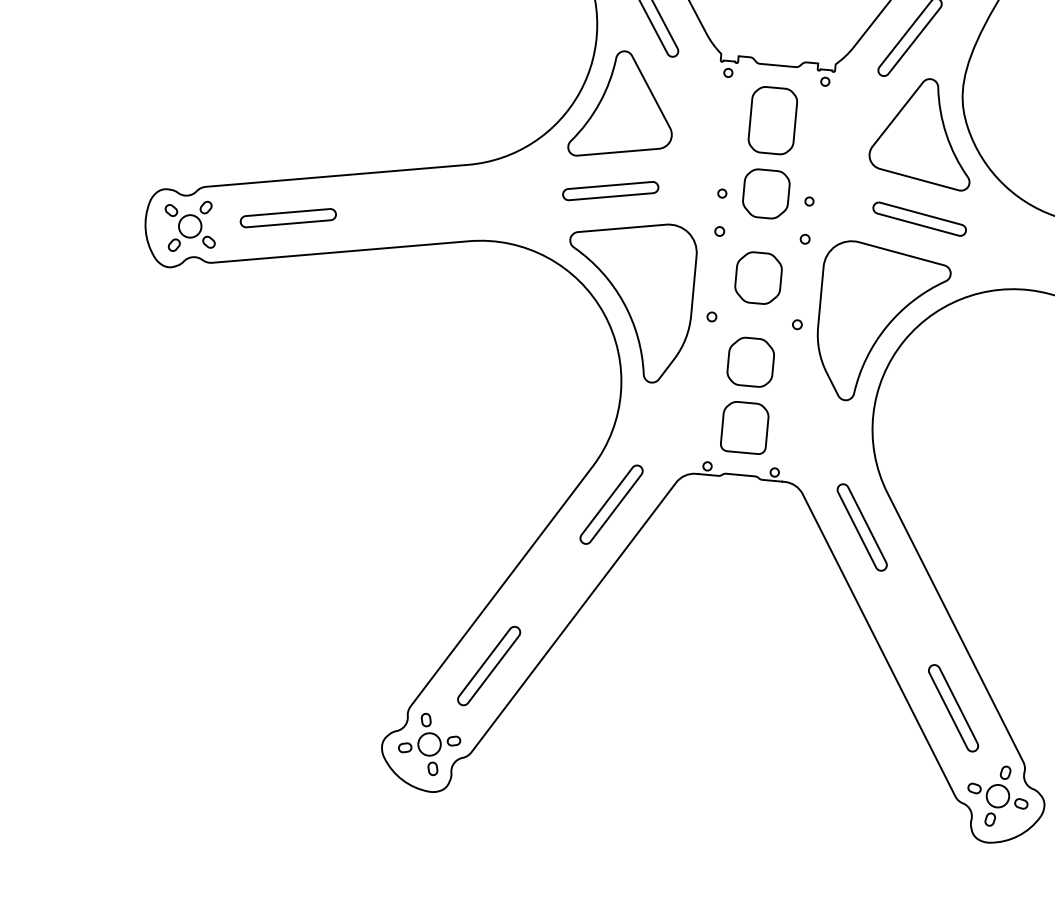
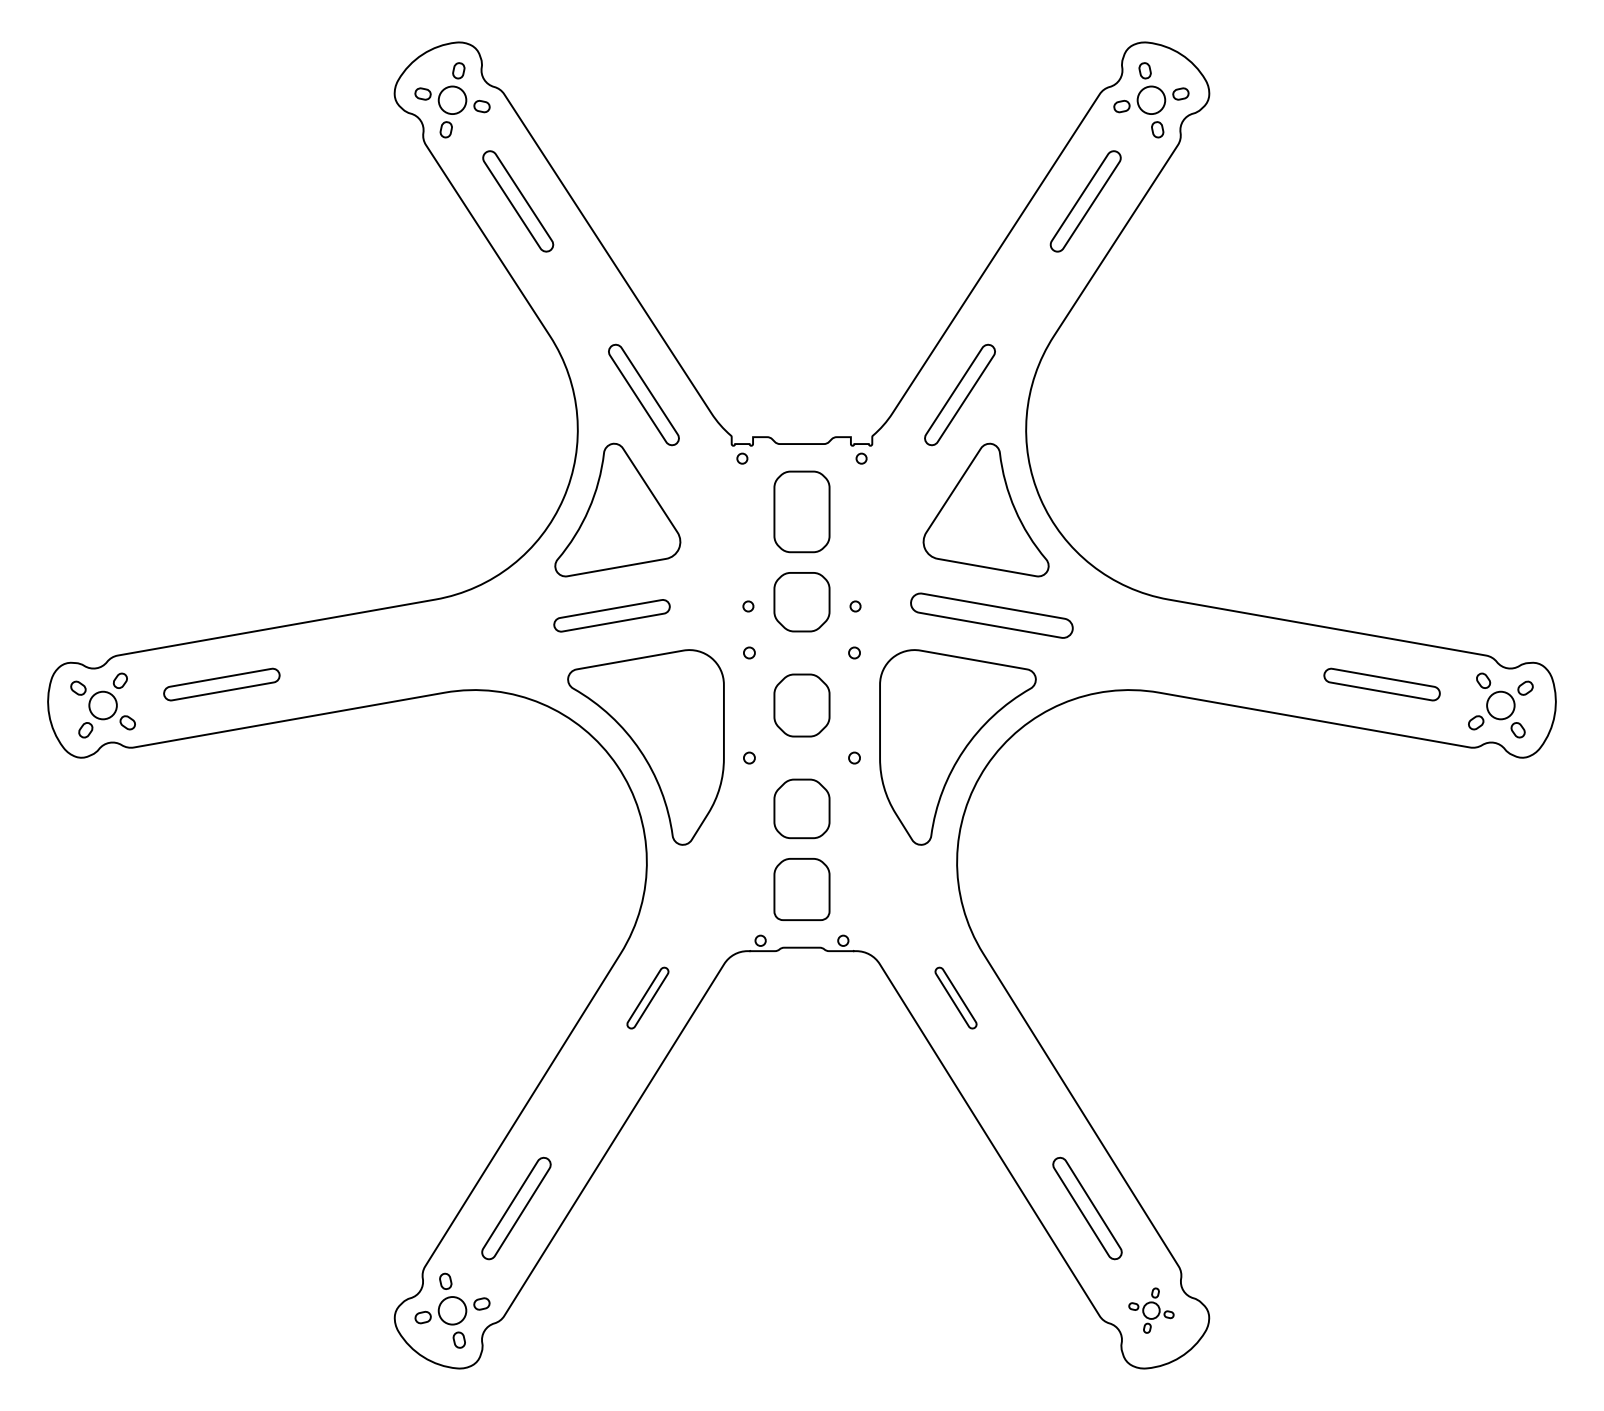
part: (919, 218) -> (991, 615), size x1.4
part: (611, 504) -> (647, 997), size x0.6
part: (861, 526) -> (955, 997), size x0.6
part: (998, 795) -> (1151, 1310), size x0.6

